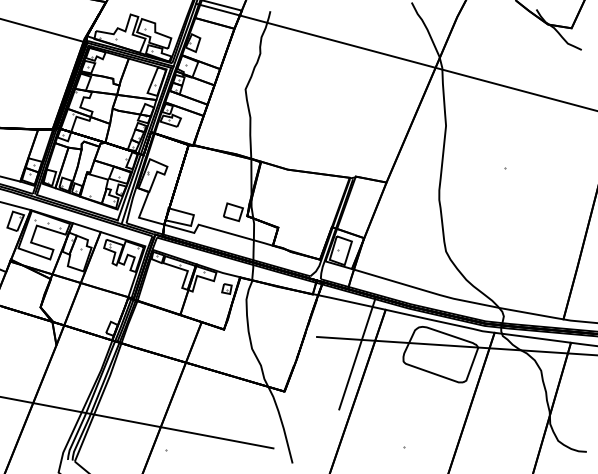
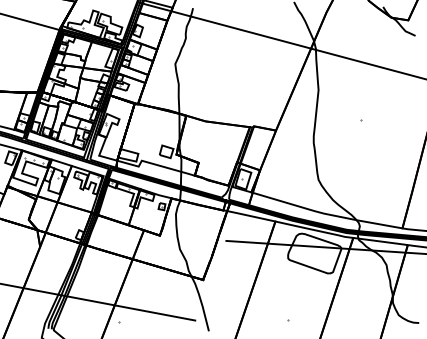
line: (357, 353) -> (255, 252), removed

